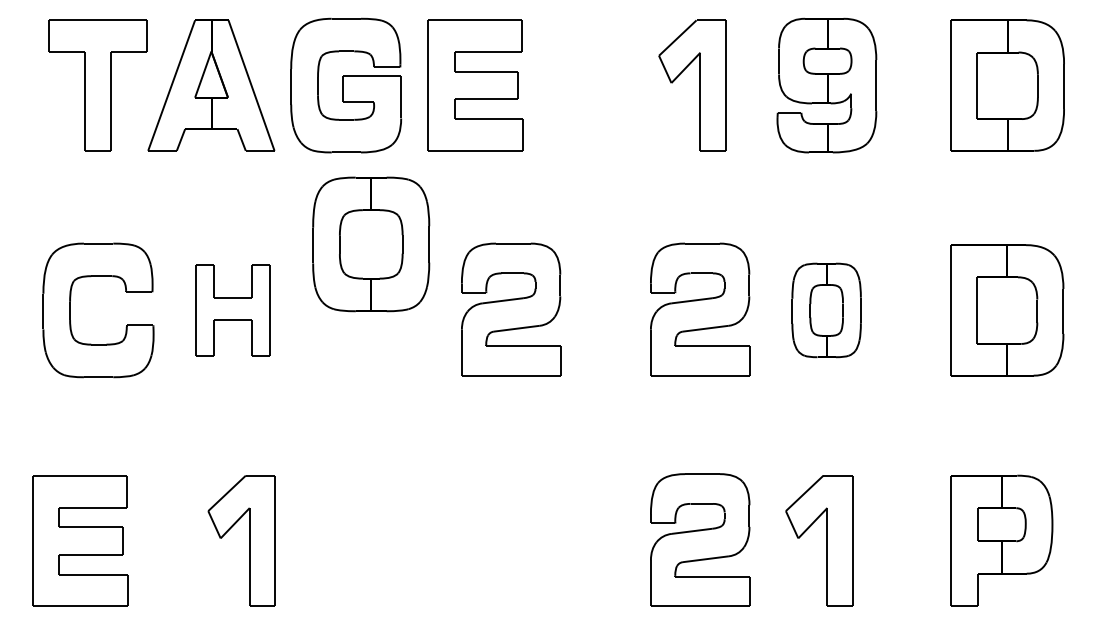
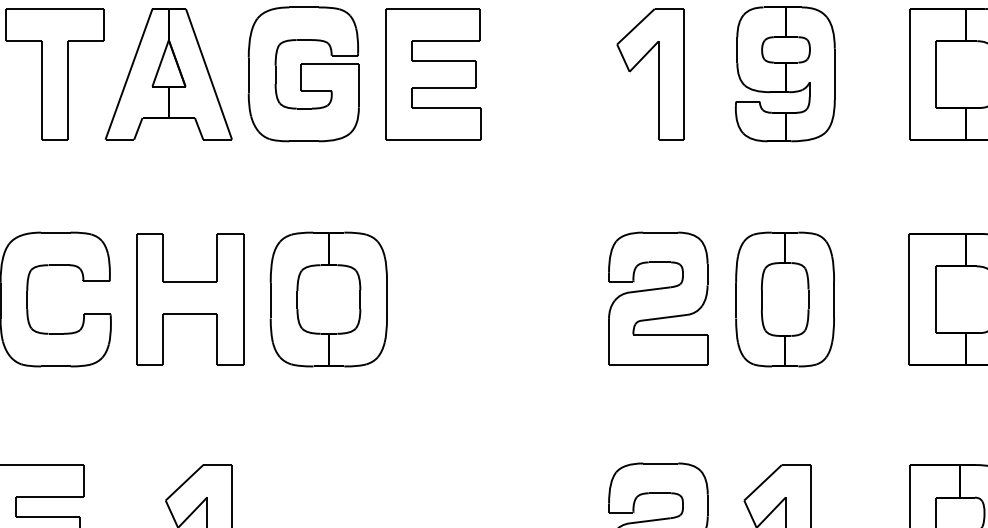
part: (371, 244) -> (329, 299), moved
part: (511, 309) -> (469, 298), removed
part: (232, 310) -> (189, 299), size x1.43
part: (826, 310) -> (784, 299), size x1.43

